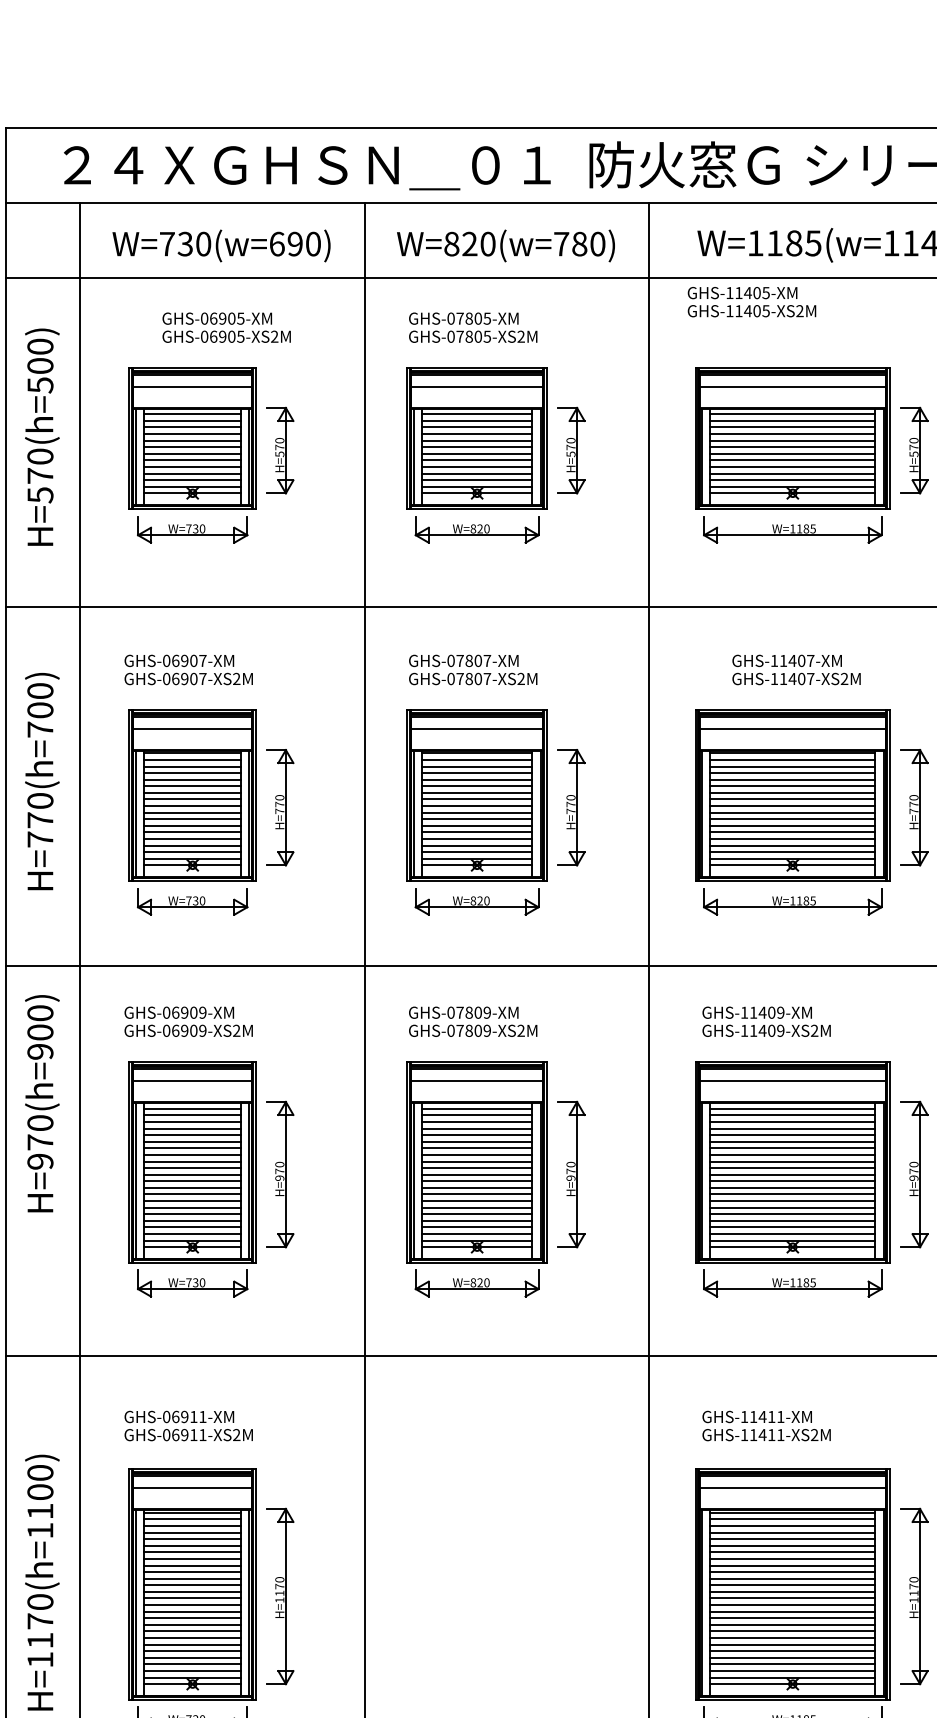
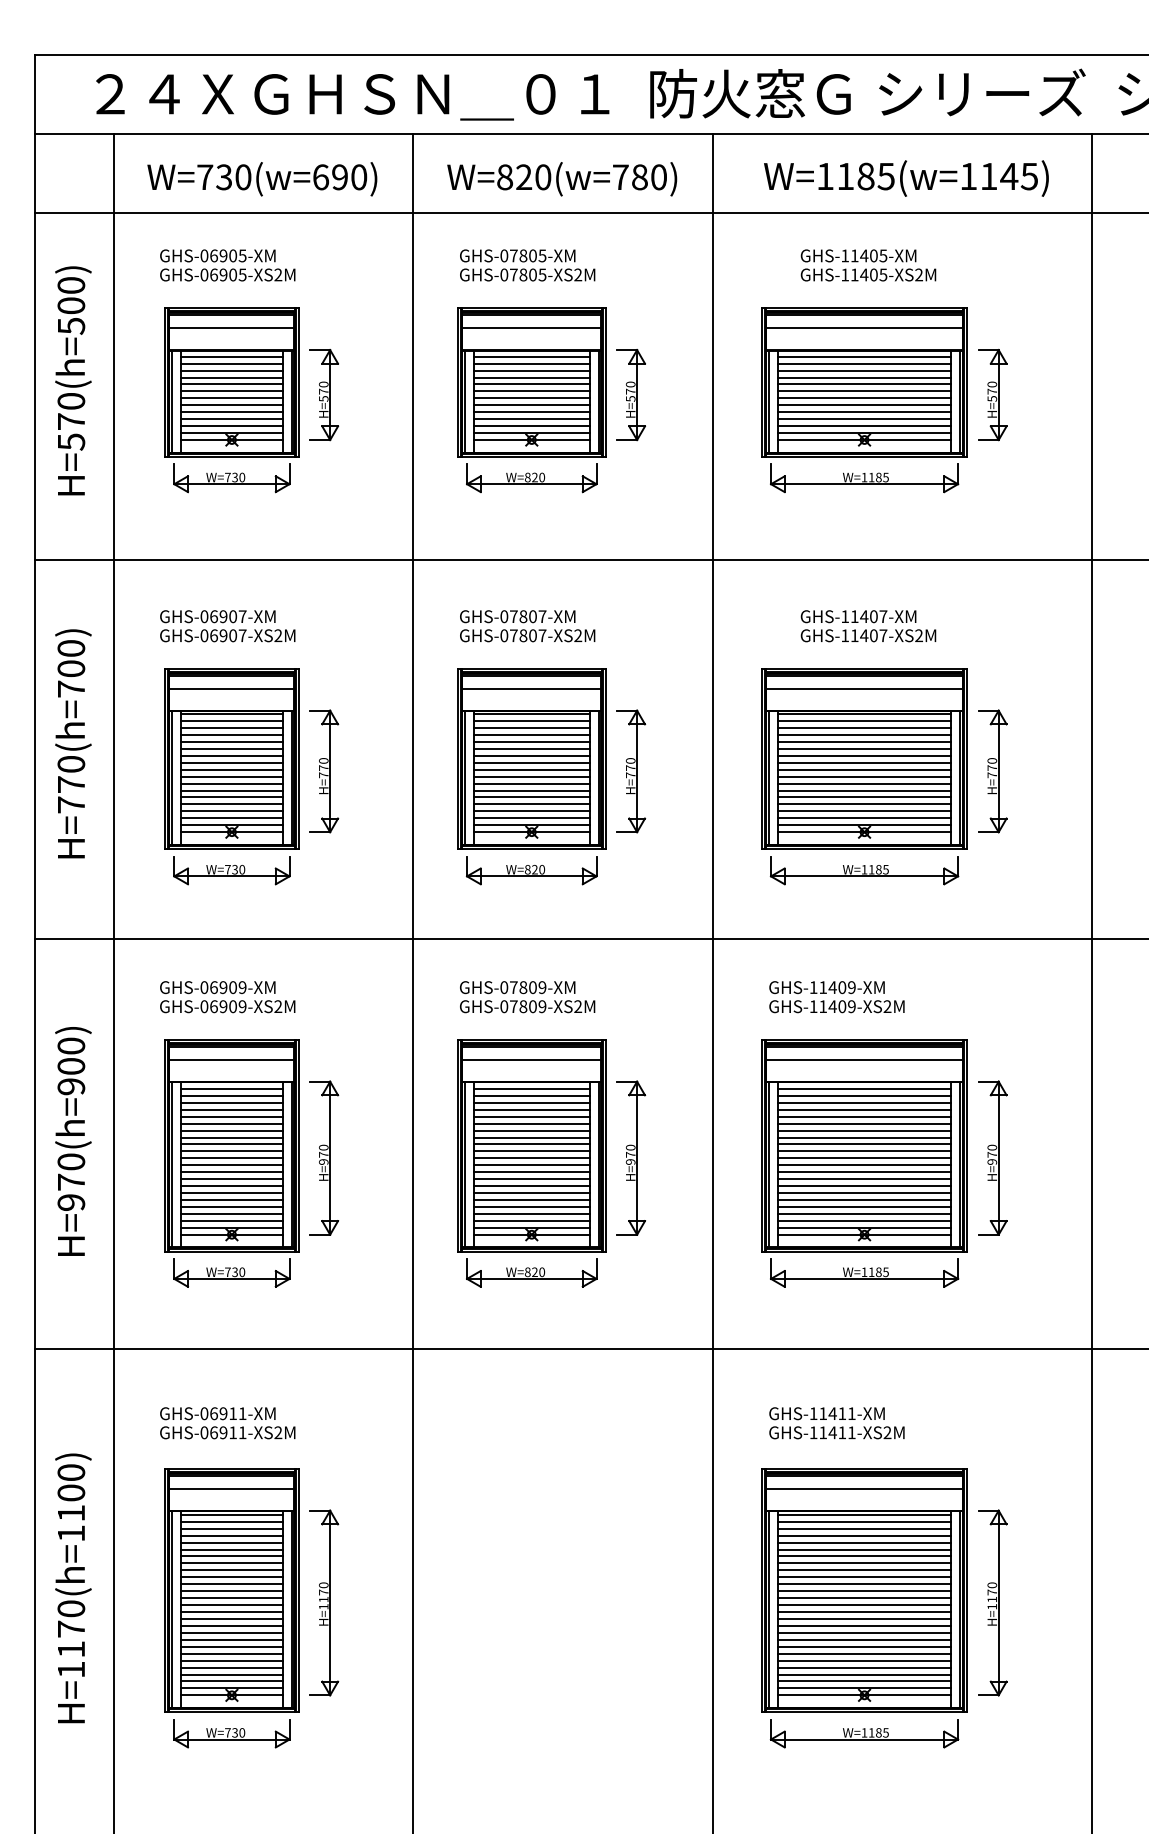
text: (751, 302) -> (868, 265), moved
text: (226, 327) -> (227, 265), moved
text: (42, 1103) -> (73, 1141), moved

